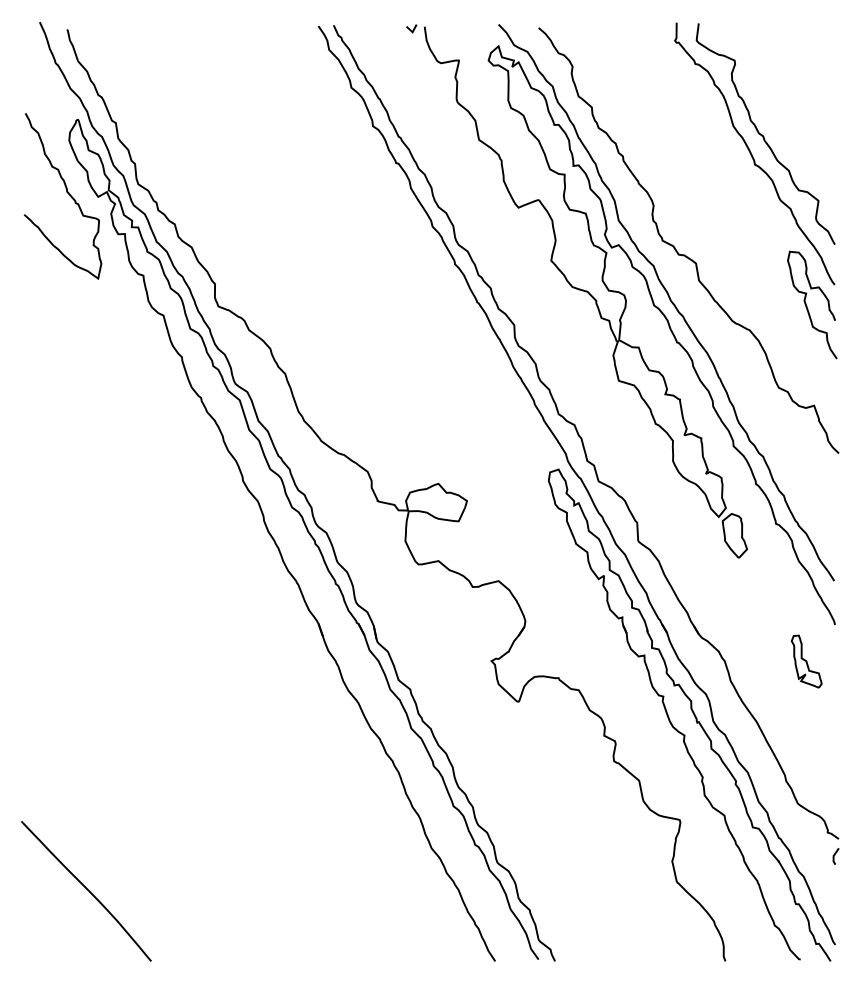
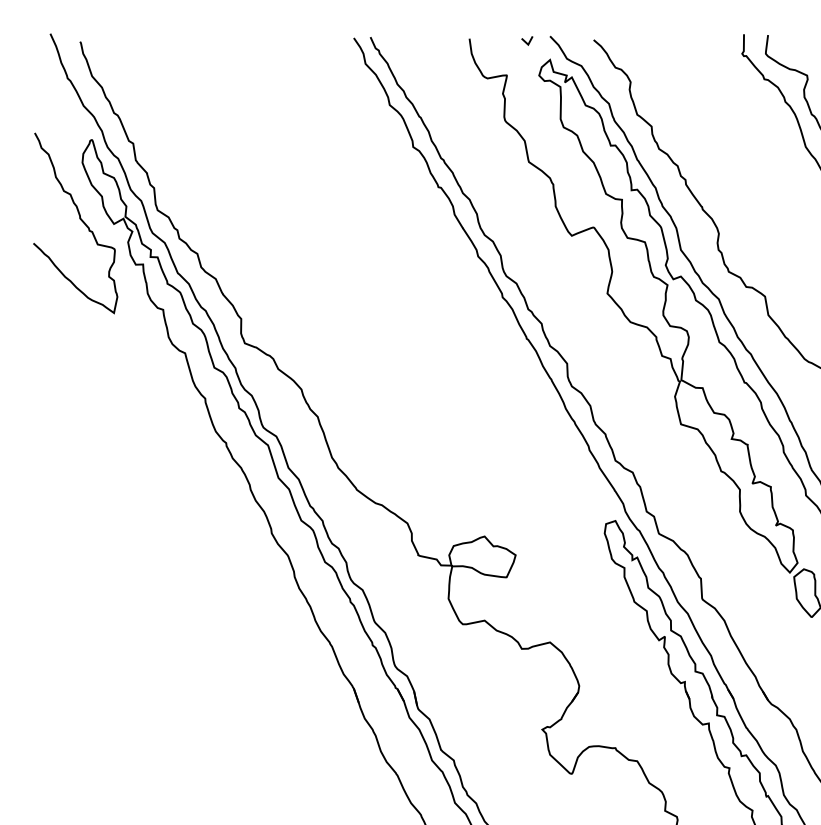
line: (410, 28) -> (525, 40), moved

